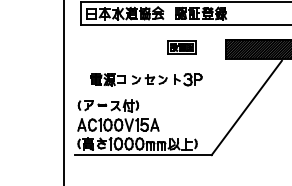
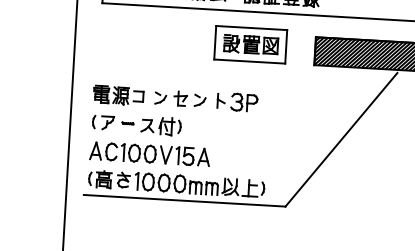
part: (181, 47) -> (249, 44), size x1.67
part: (146, 79) -> (175, 98), moved

